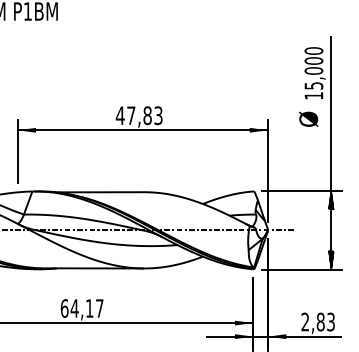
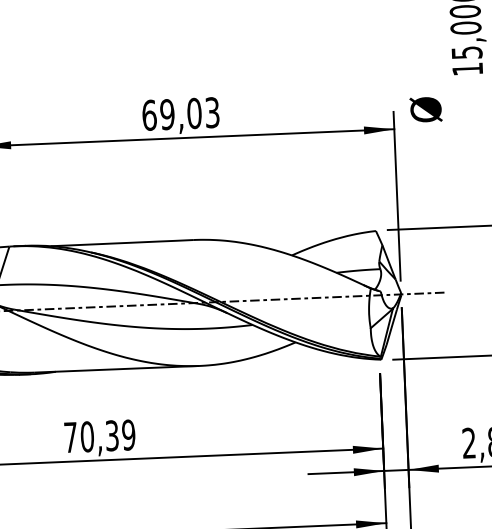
text: (133, 115) -> (171, 114), 47,83 -> 69,03
text: (308, 118) -> (425, 108), moved
text: (81, 308) -> (98, 436), 64,17 -> 70,39

